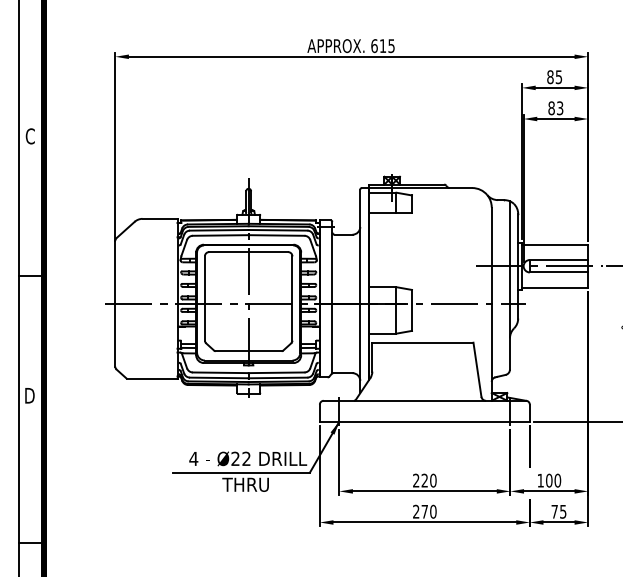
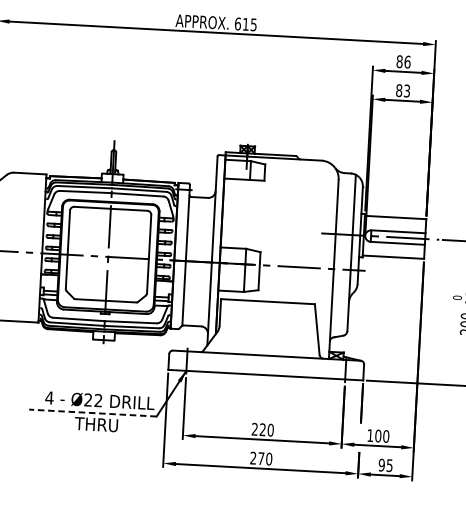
text: (558, 77) -> (407, 62), 85 -> 86
line: (241, 472) -> (93, 413), solid -> dashed
text: (554, 511) -> (381, 464), 75 -> 95

